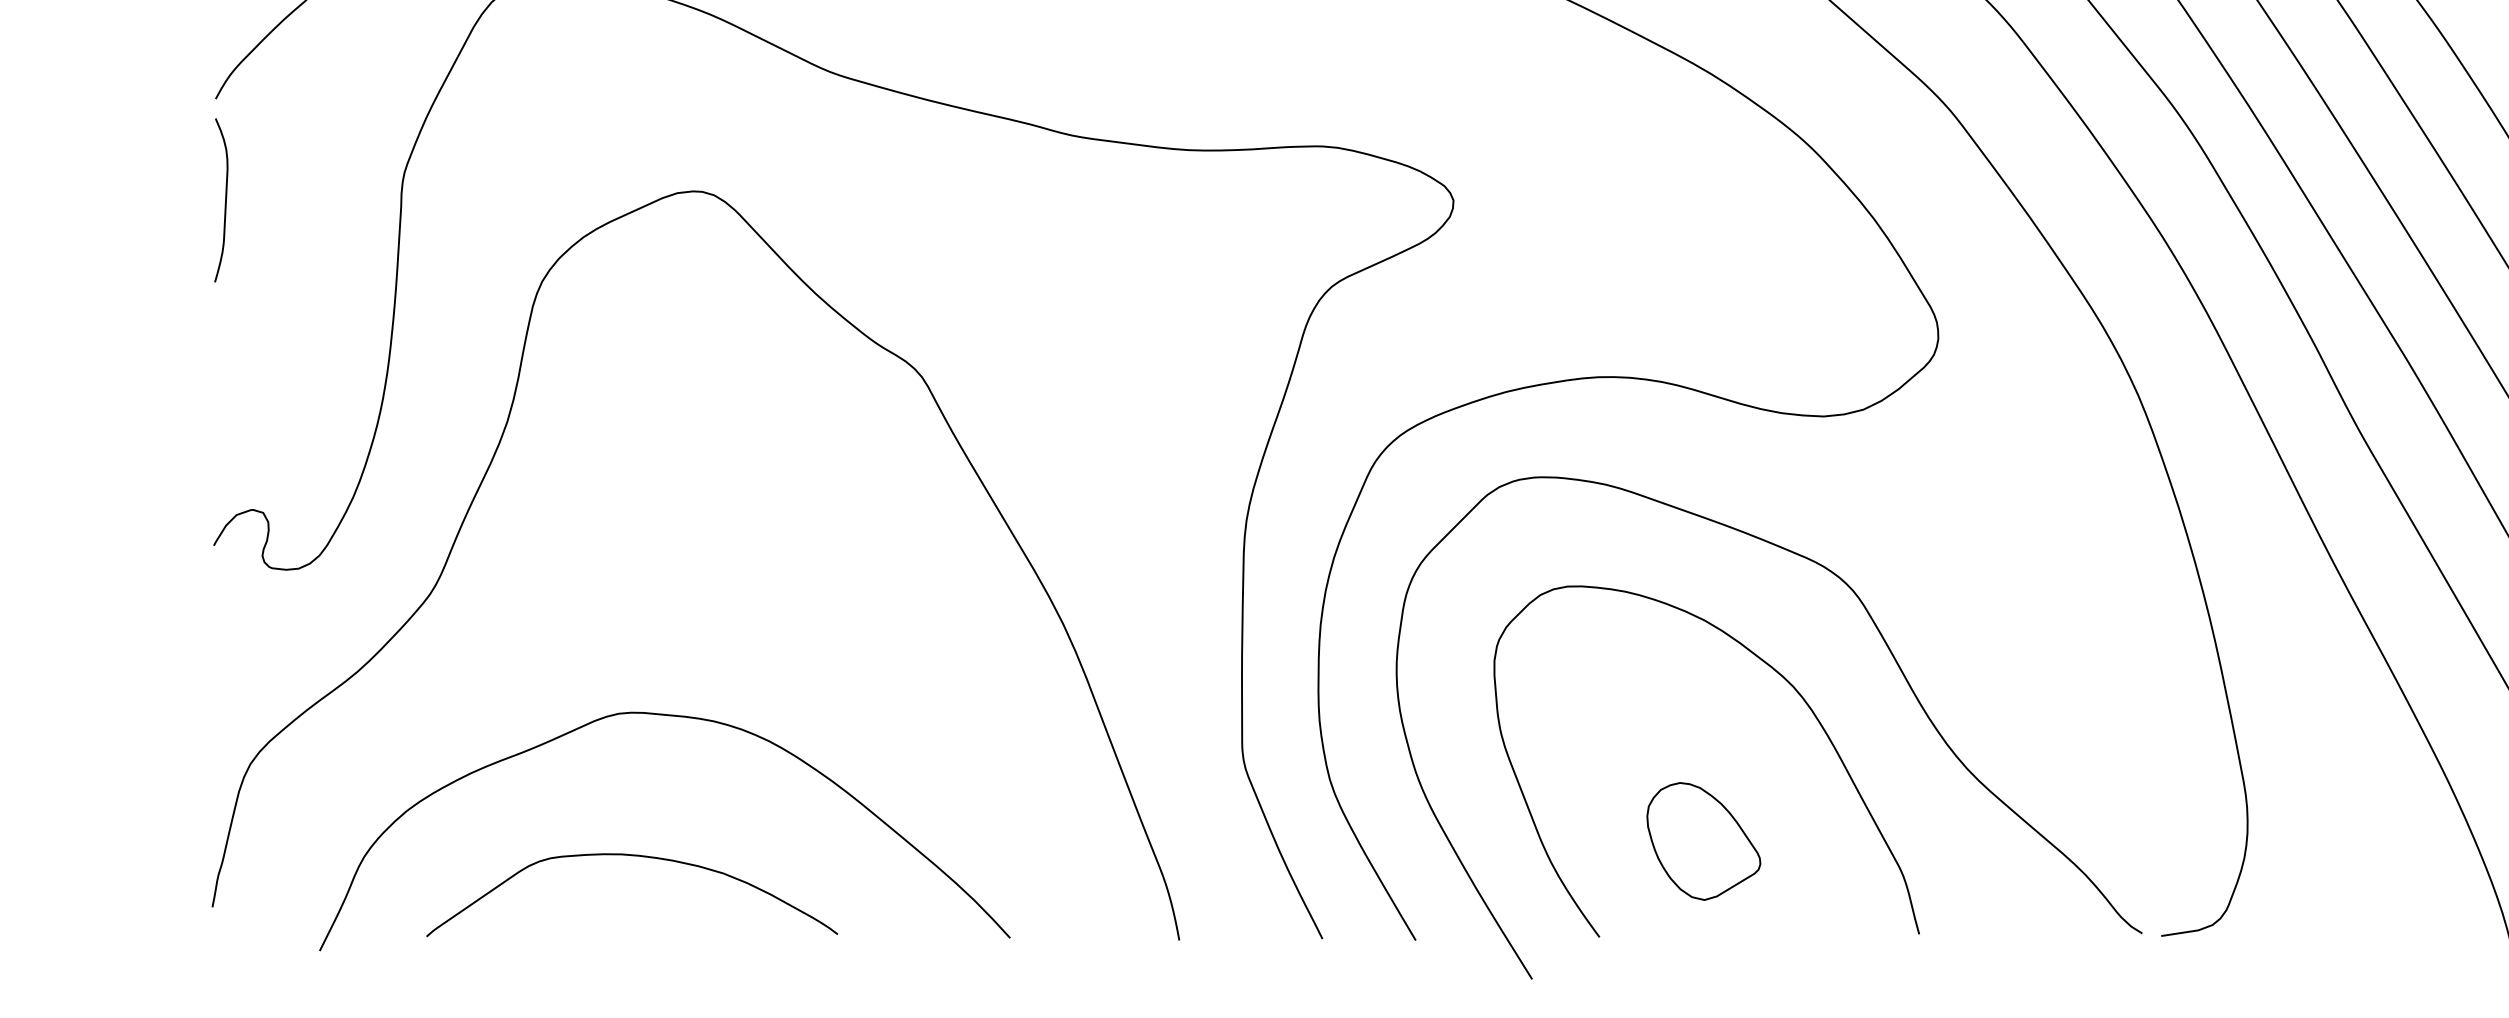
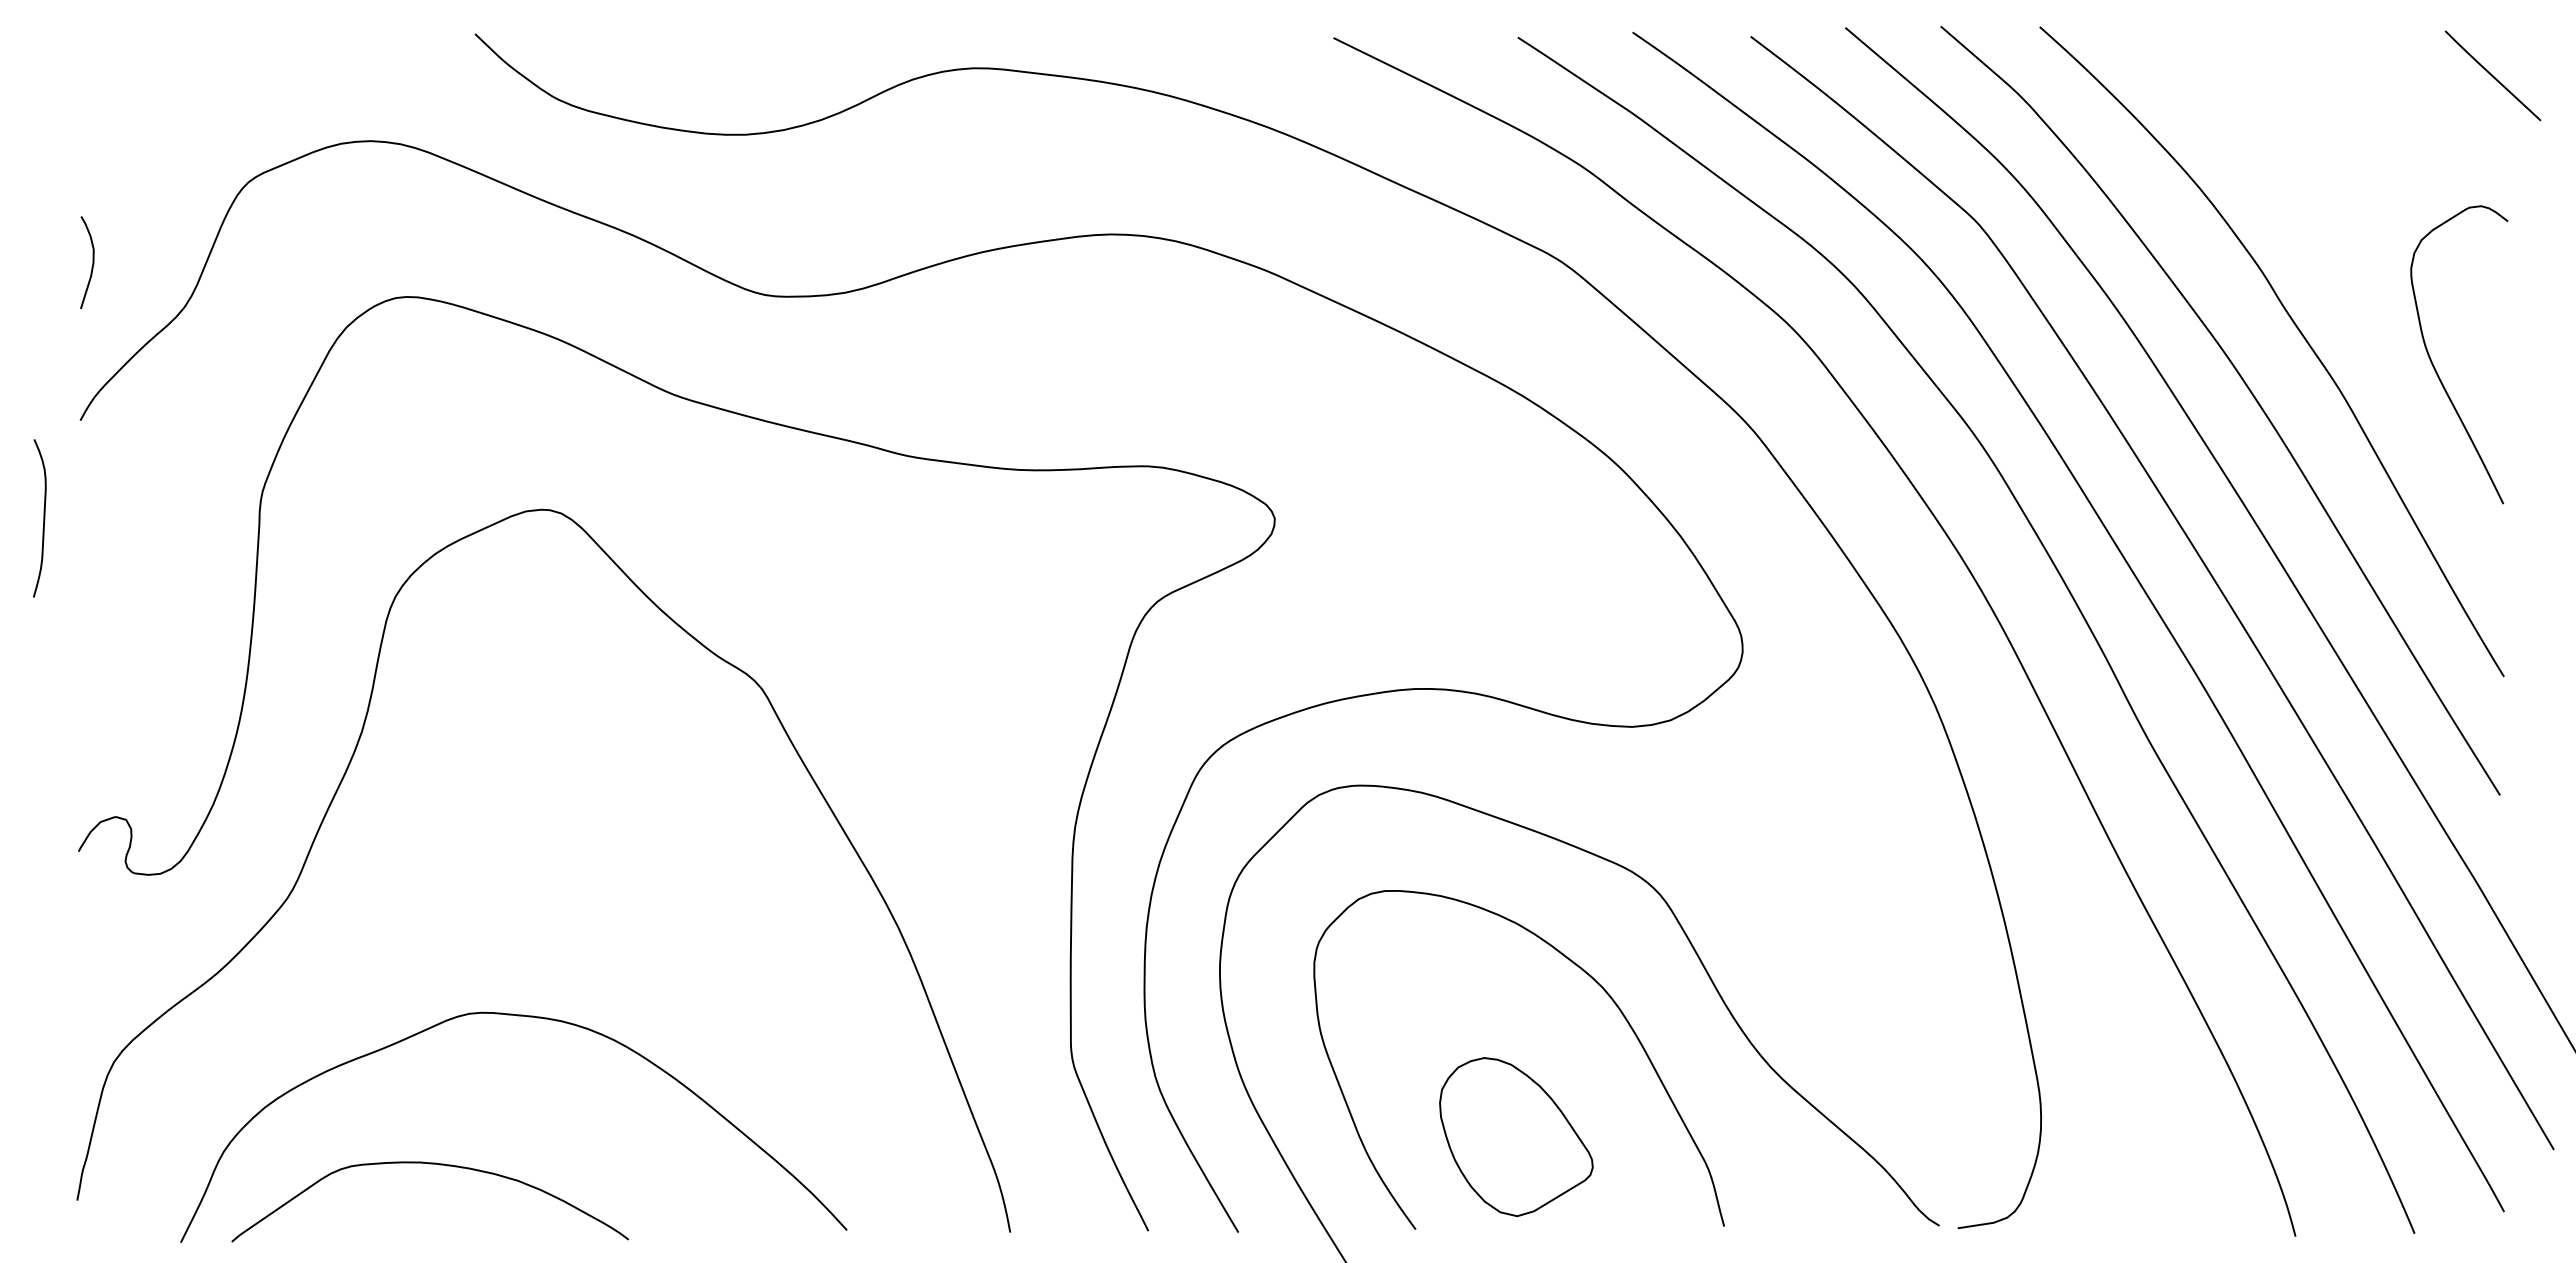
curve: (225, 200) -> (43, 518), moved
part: (1703, 840) -> (1516, 1136), size x1.4
curve: (631, 856) -> (429, 1164), moved

